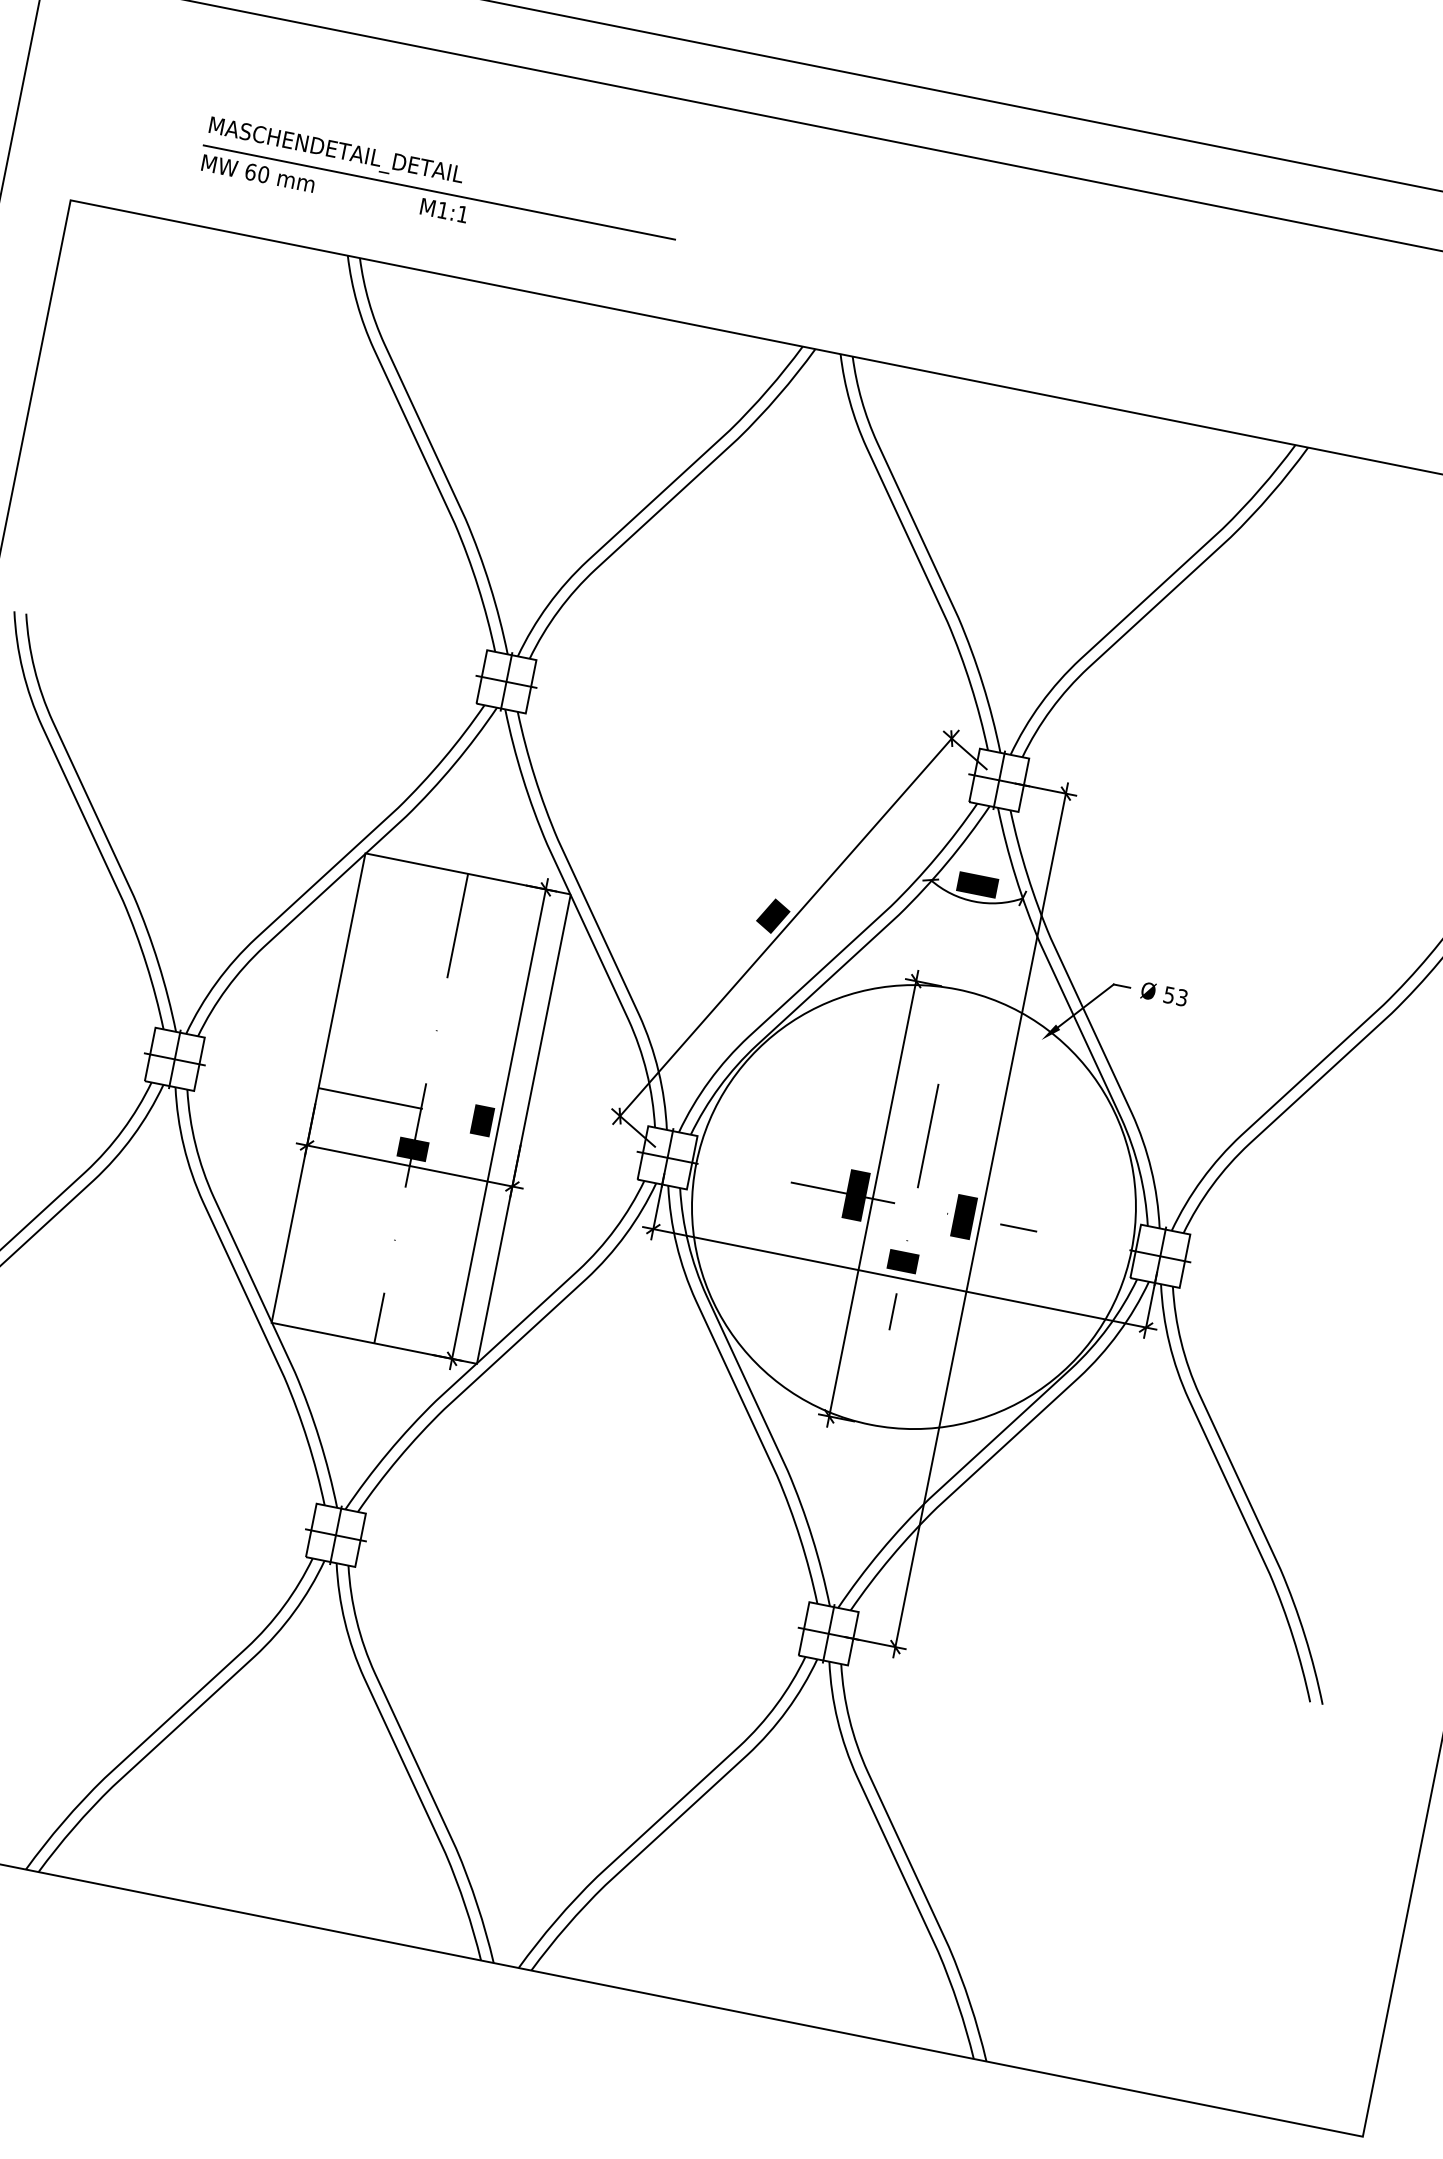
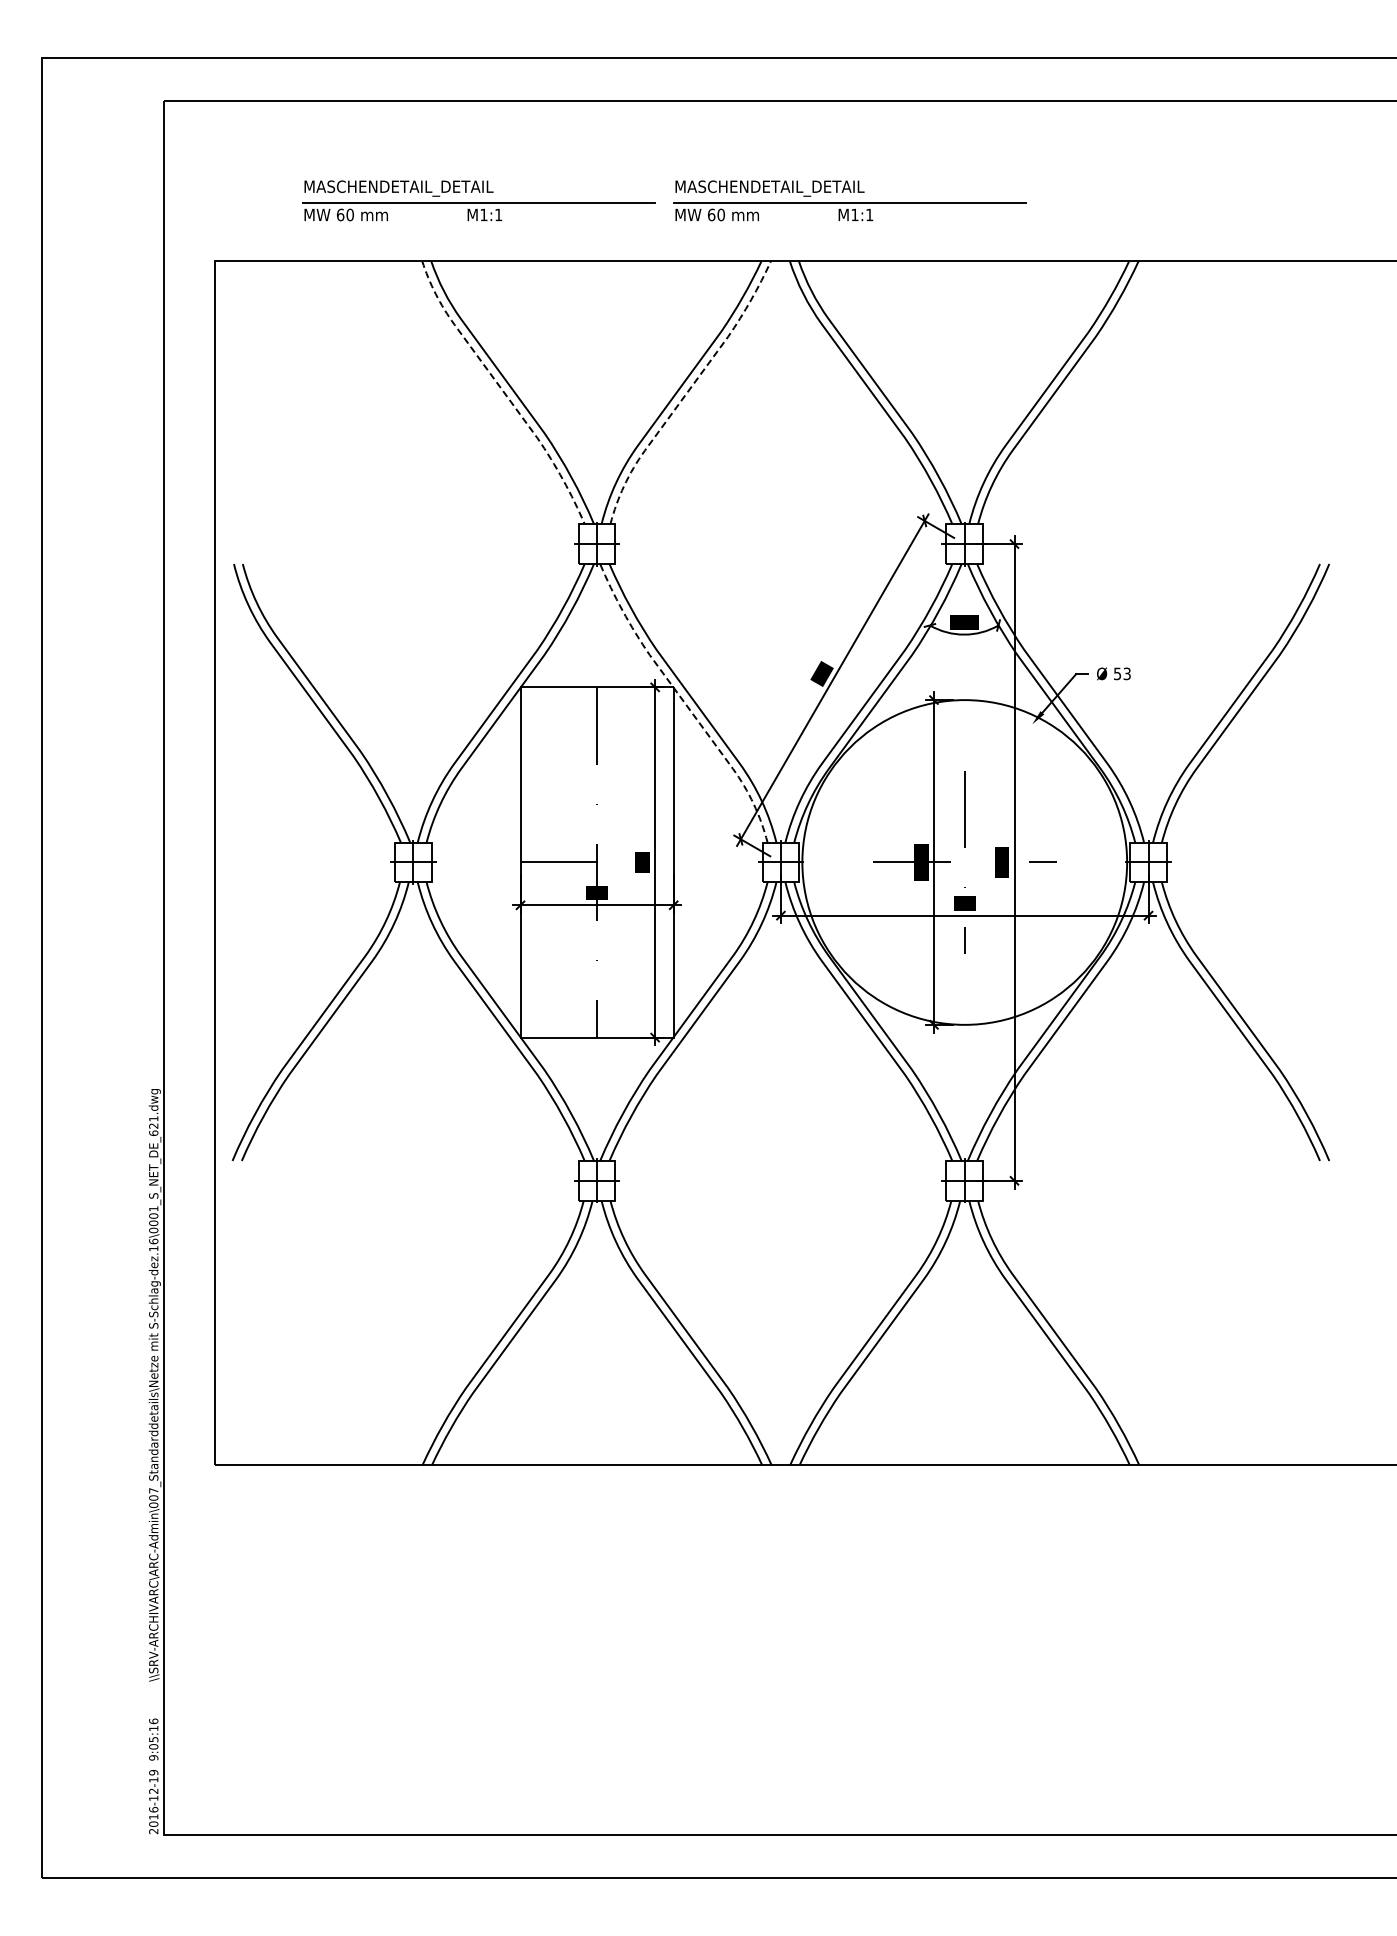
part: (936, 288) -> (849, 200), added
line: (422, 453) -> (504, 392), solid -> dashed
line: (664, 506) -> (685, 395), solid -> dashed
line: (583, 925) -> (687, 707), solid -> dashed

